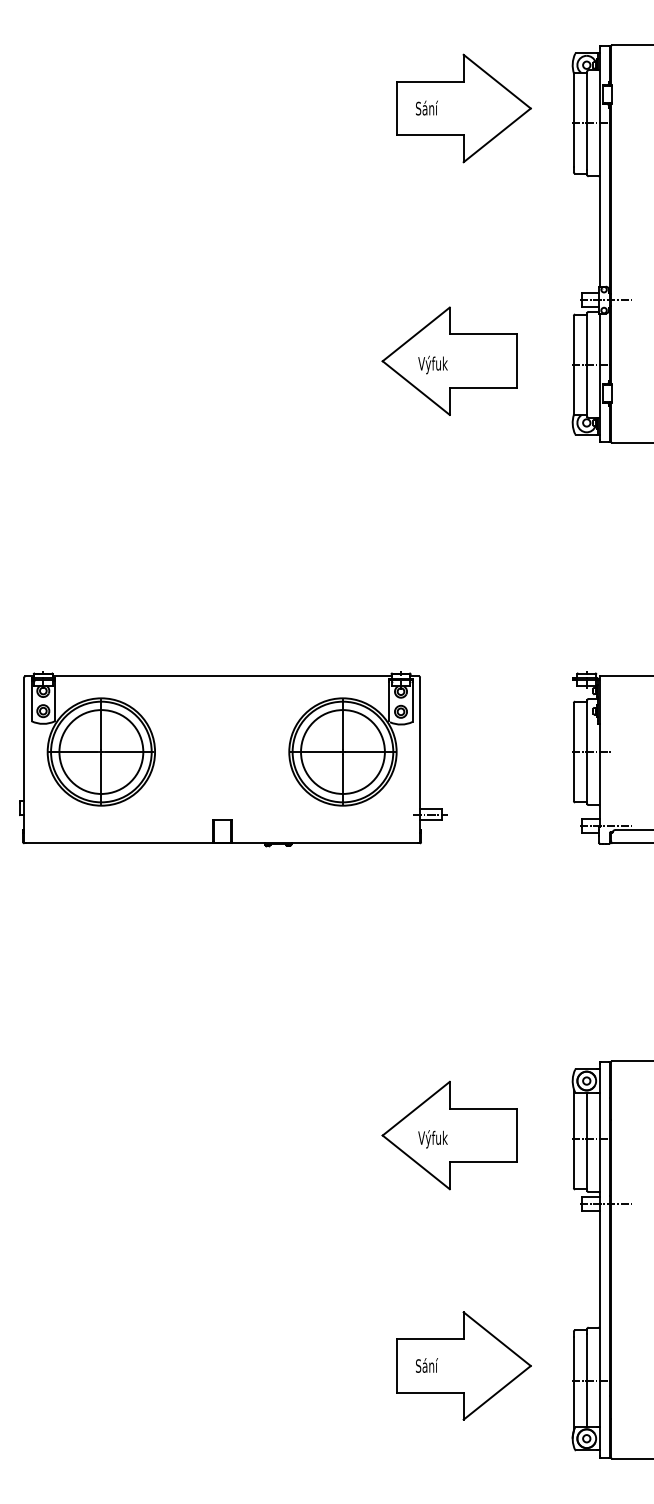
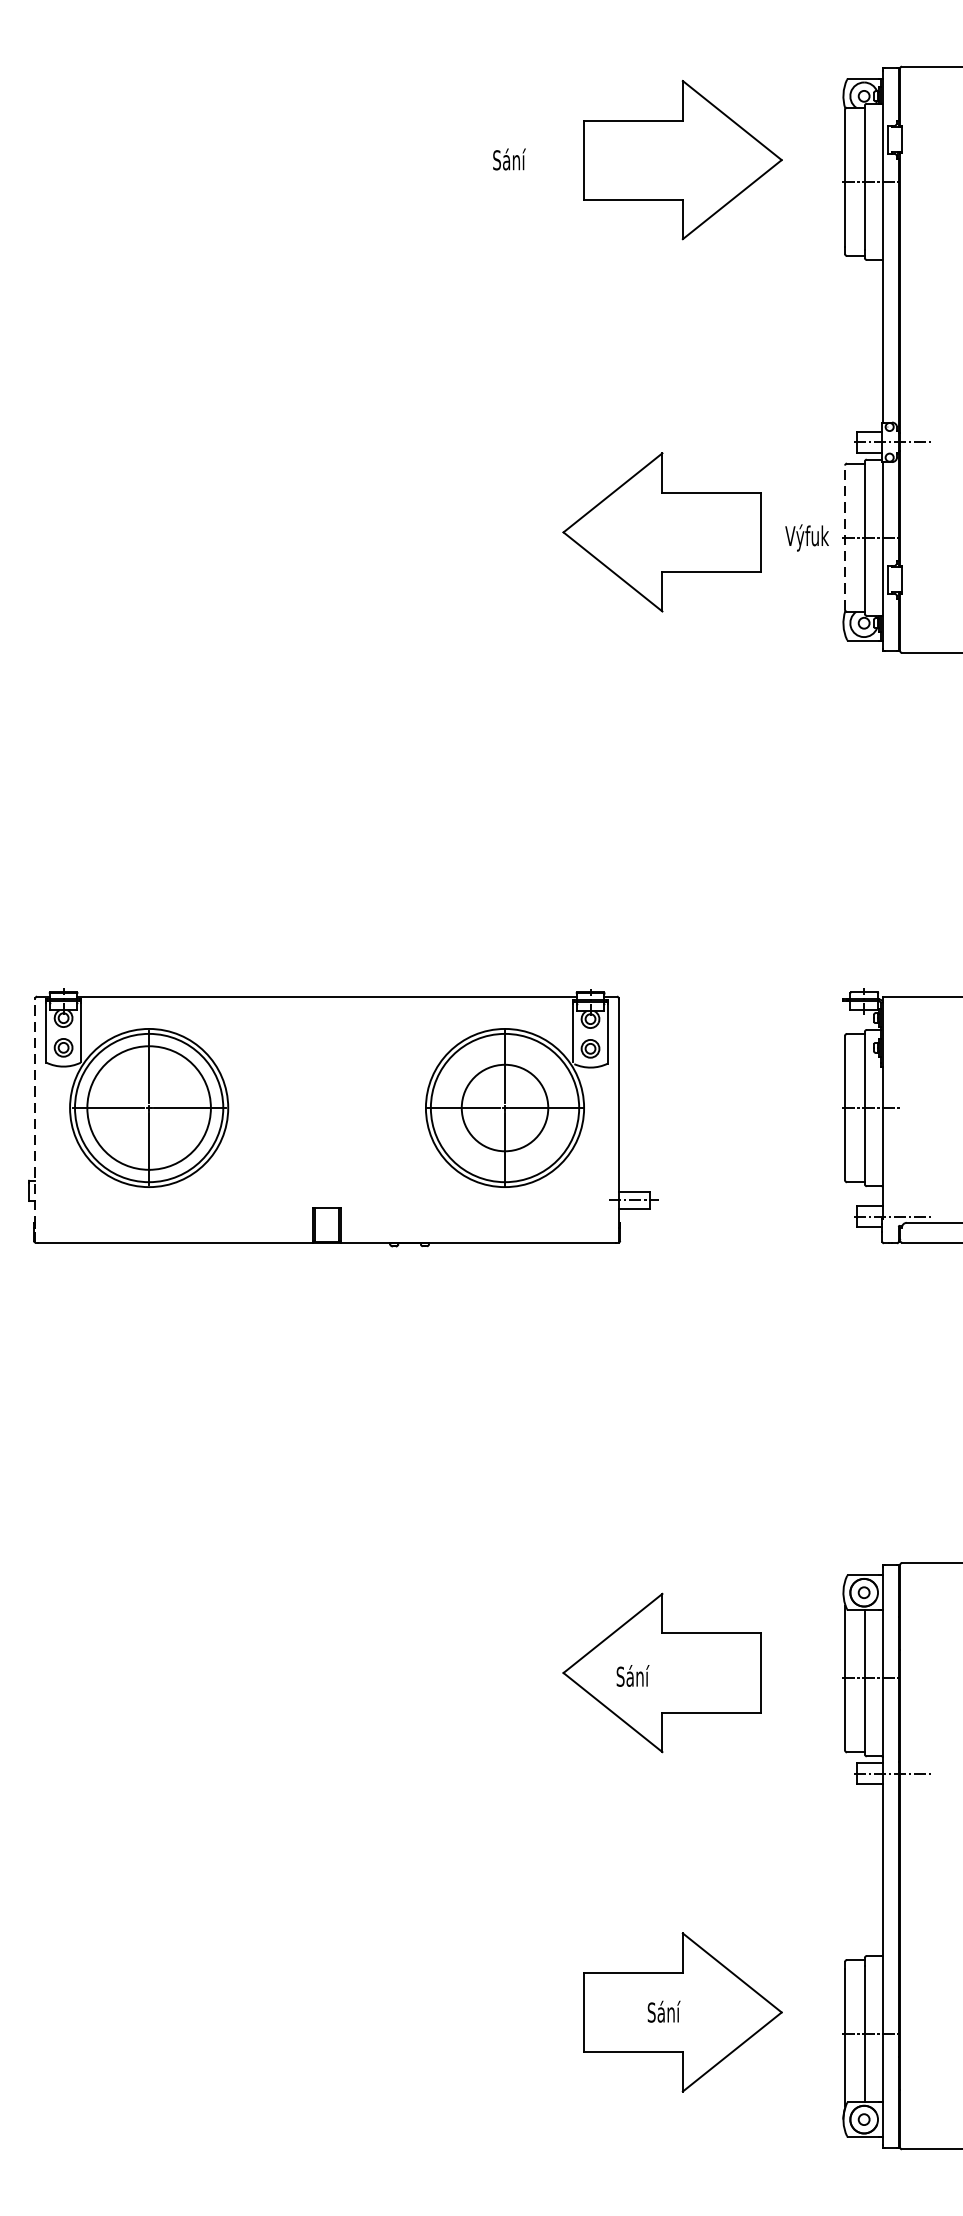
text: (426, 107) -> (508, 158), moved
text: (432, 364) -> (806, 537), moved
line: (573, 364) -> (844, 537), solid -> dashed
circle: (342, 751) -> (504, 1107), size x0.7
line: (24, 760) -> (35, 1120), solid -> dashed
text: (432, 1139) -> (636, 1678), Výfuk -> Sání
text: (426, 1365) -> (663, 2011), moved

